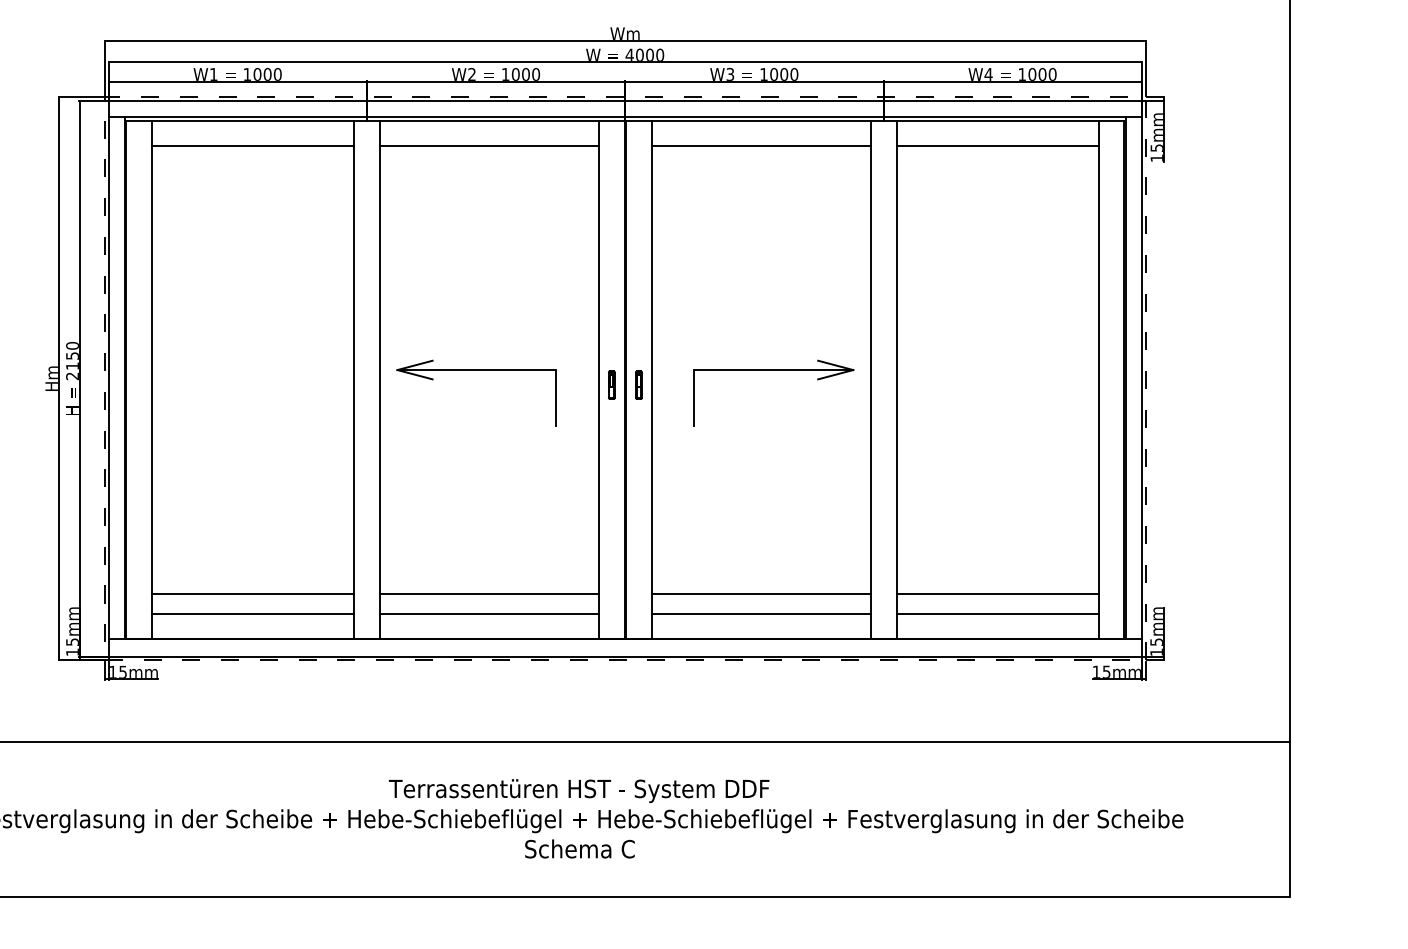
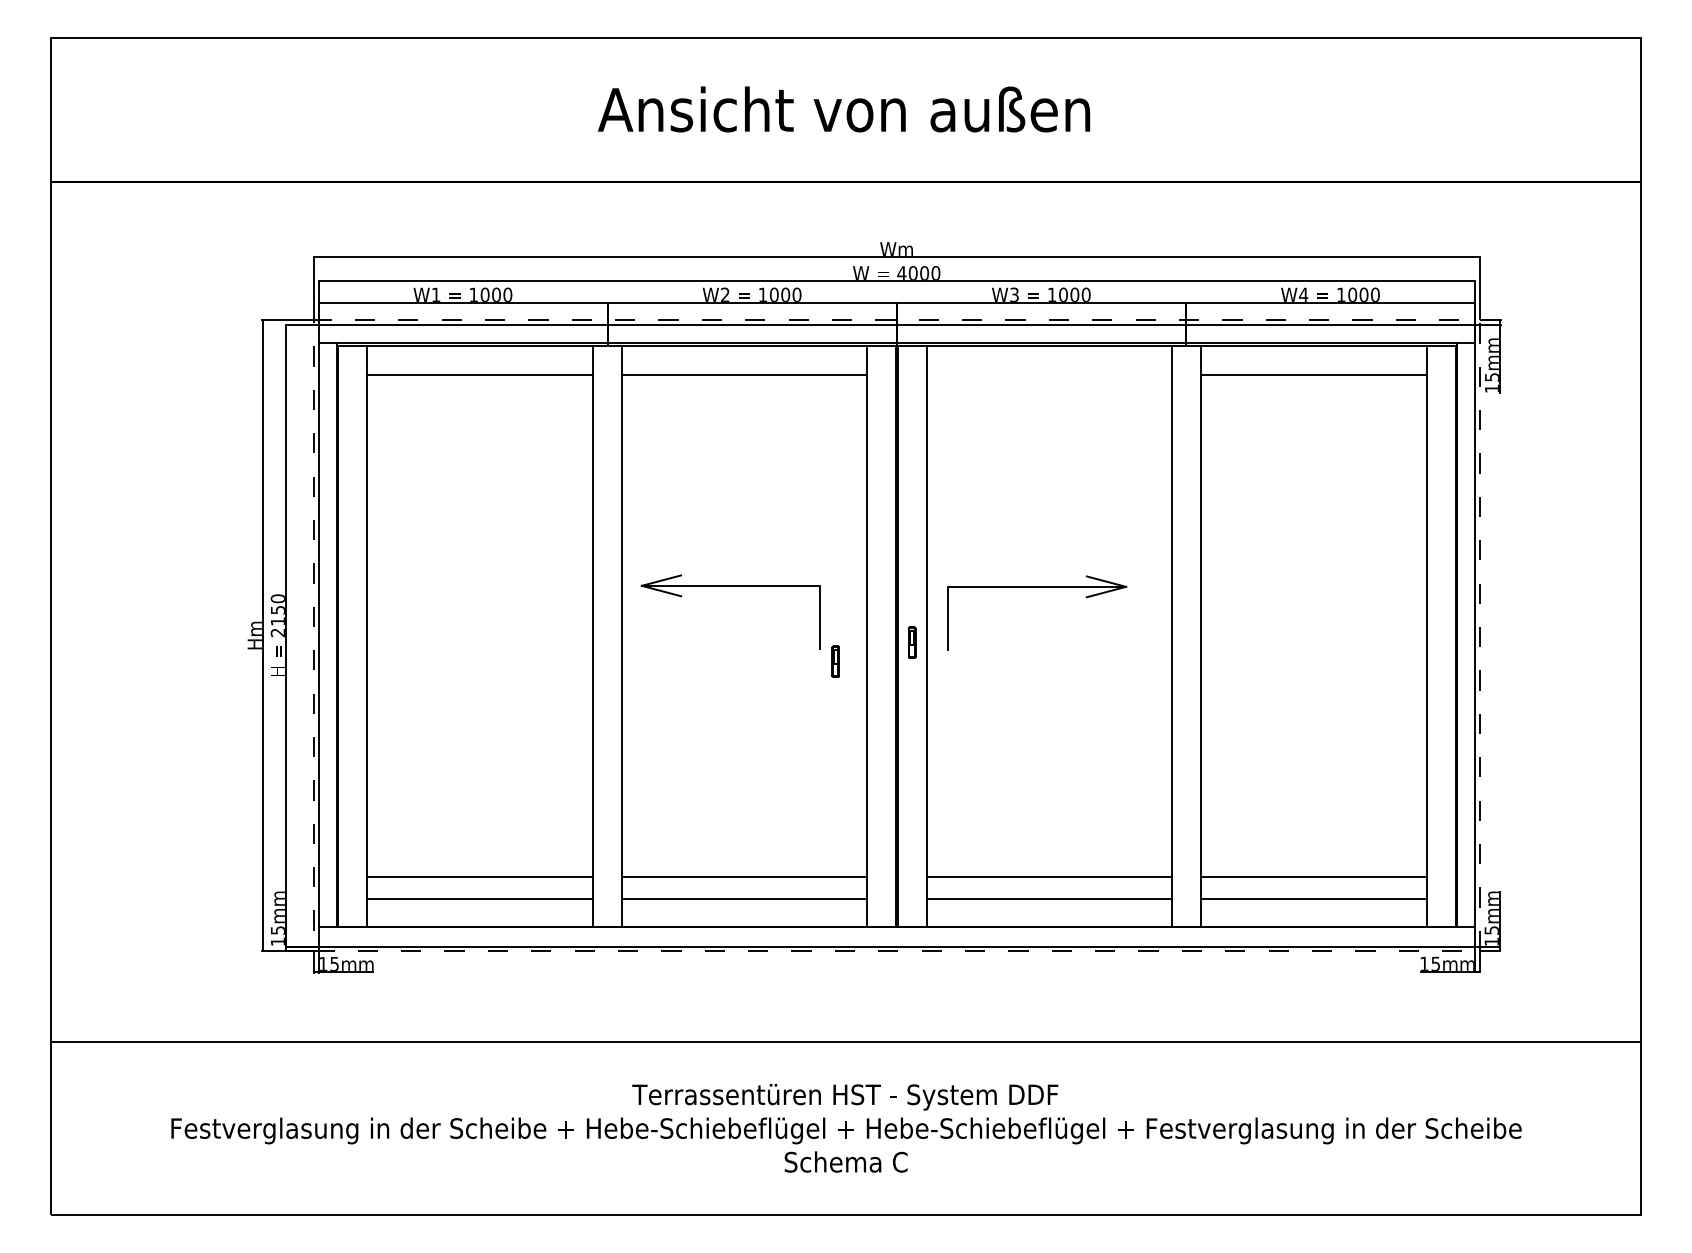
line: (760, 146) -> (1048, 375), removed
part: (476, 370) -> (730, 586), moved
part: (774, 370) -> (1037, 587), moved
part: (611, 384) -> (835, 661), moved

